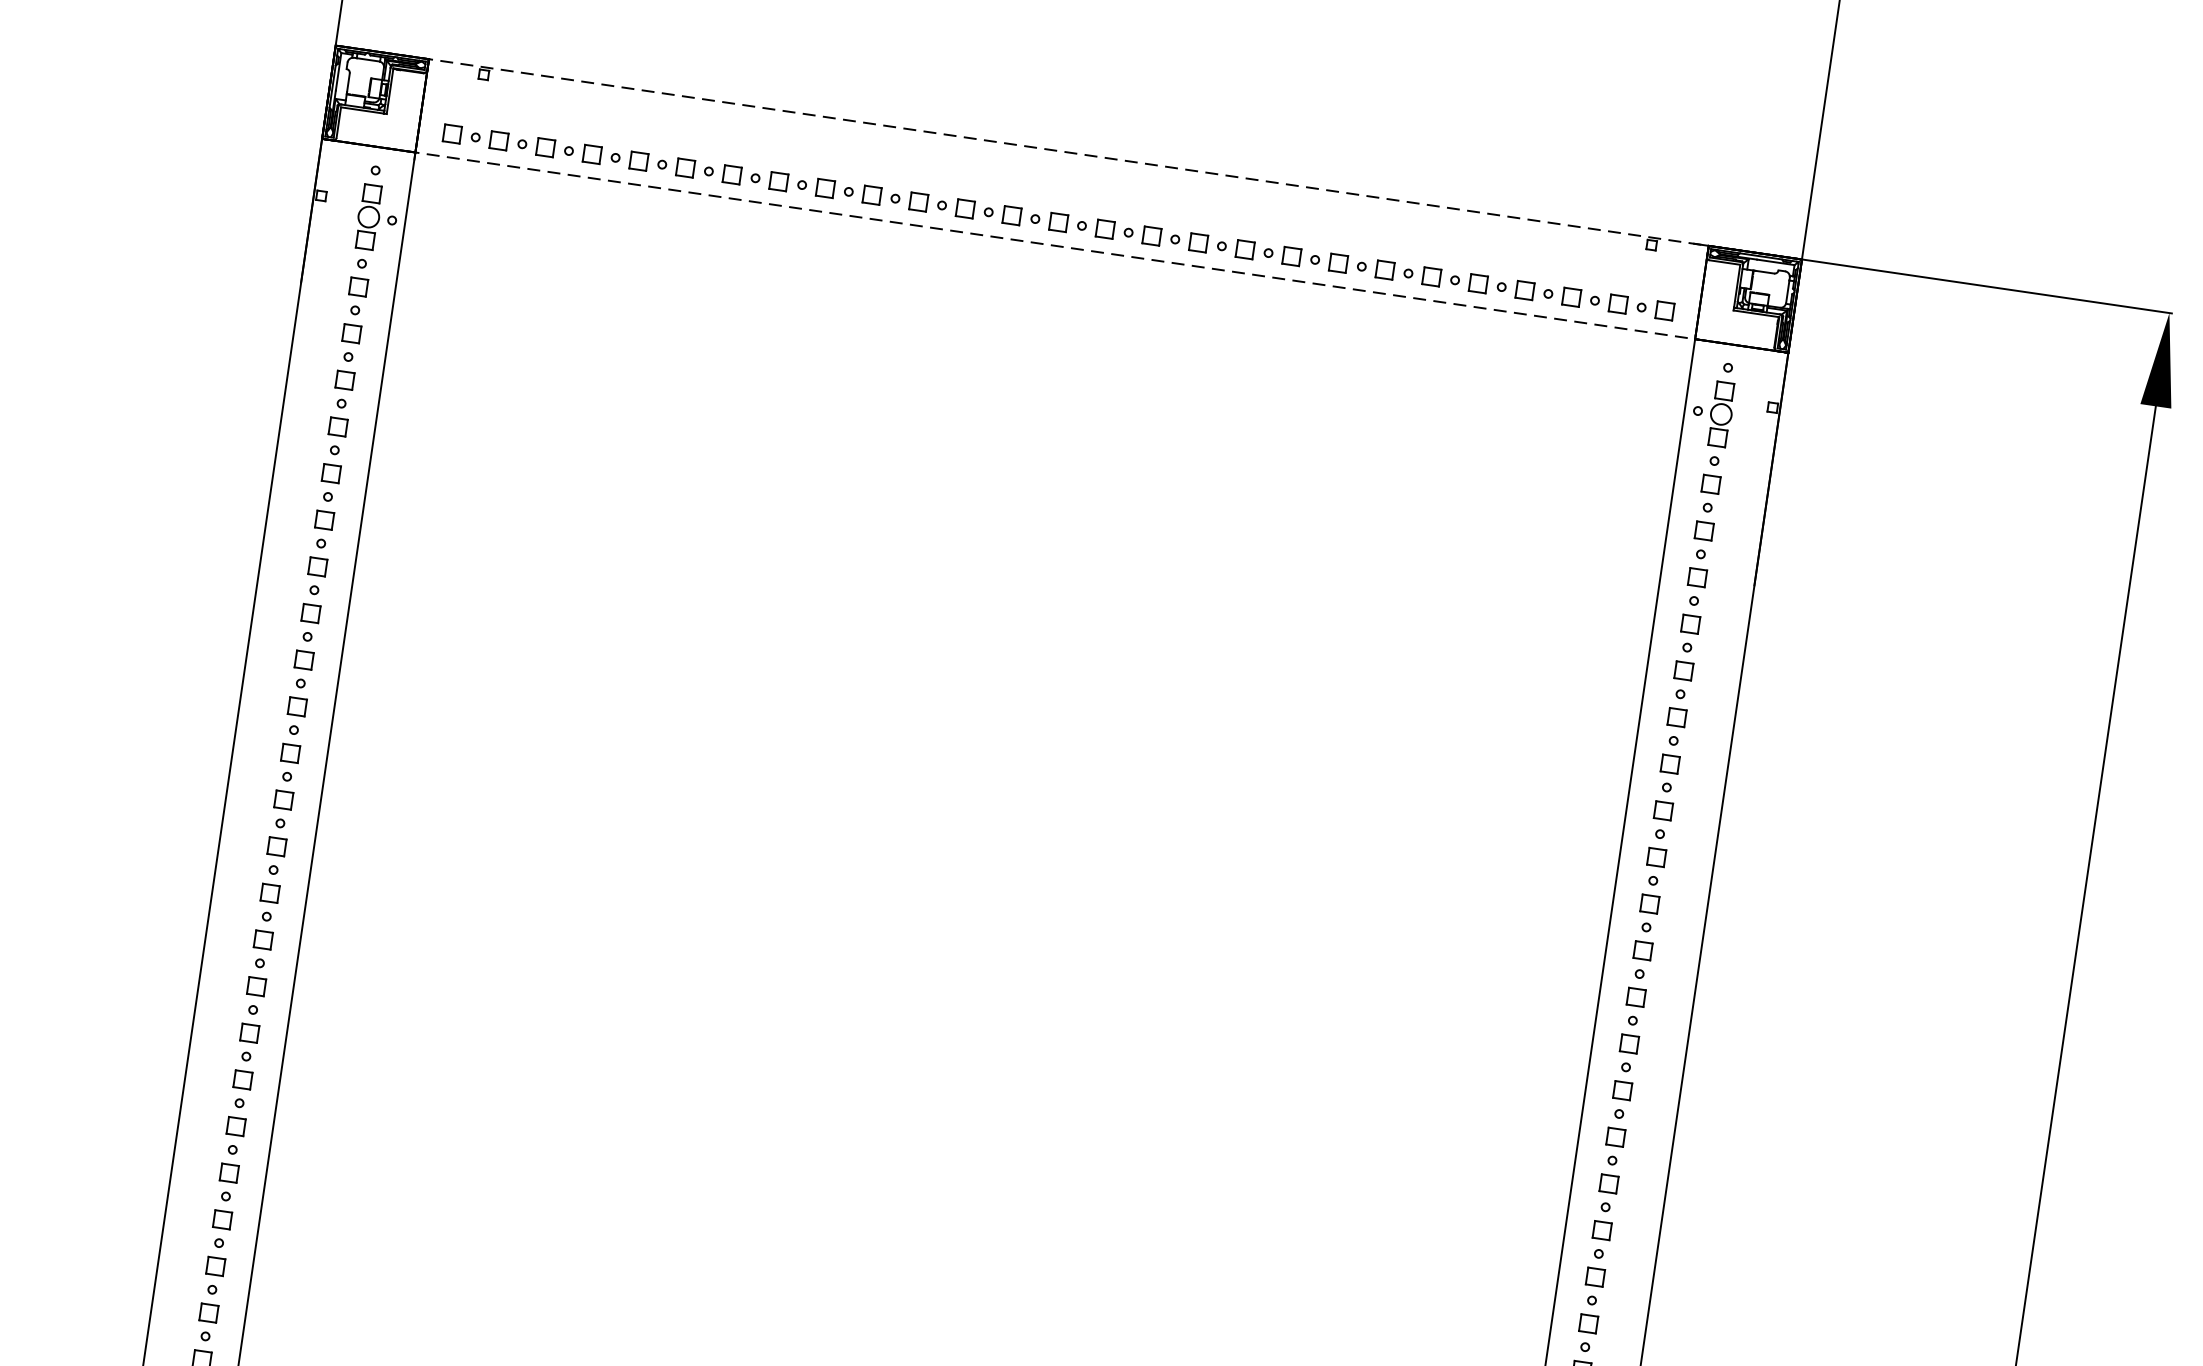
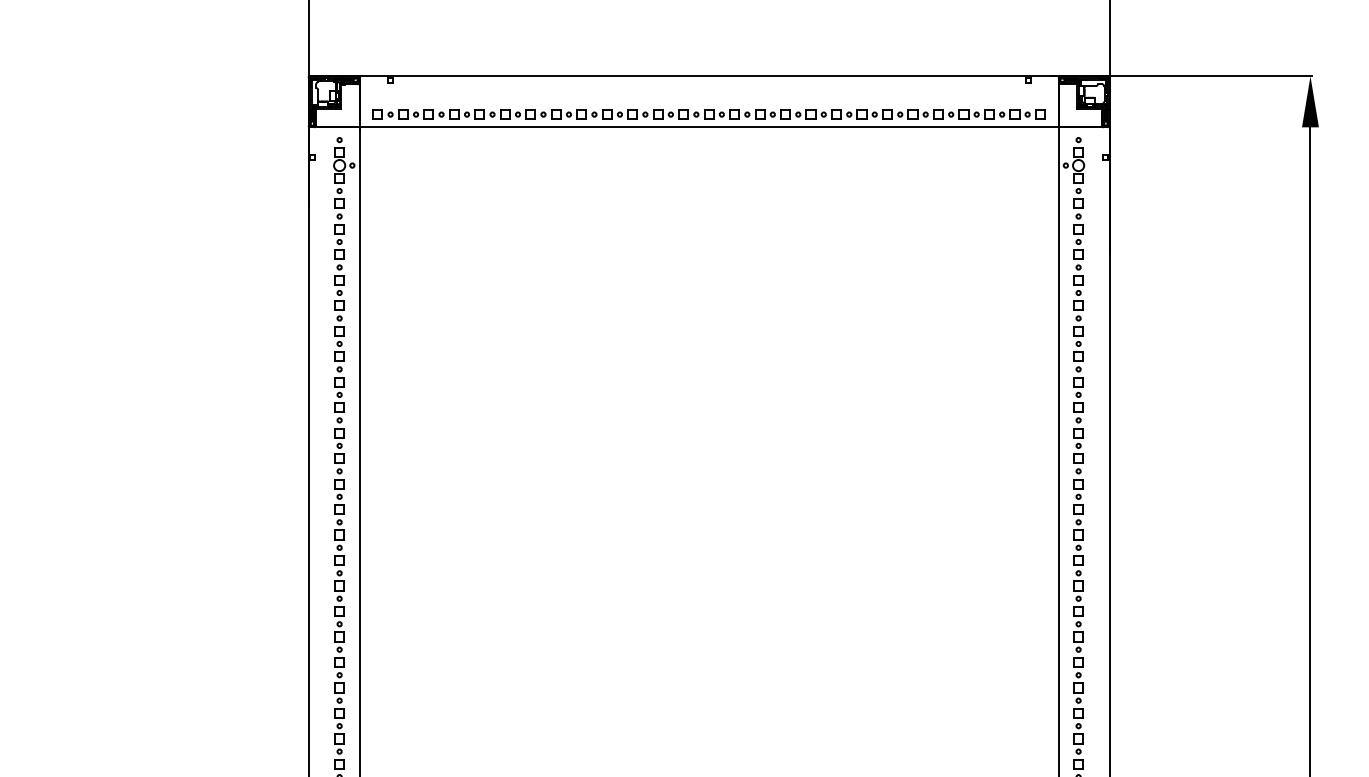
line: (1069, 152) -> (709, 76), dashed -> solid
line: (1055, 246) -> (709, 127), dashed -> solid

